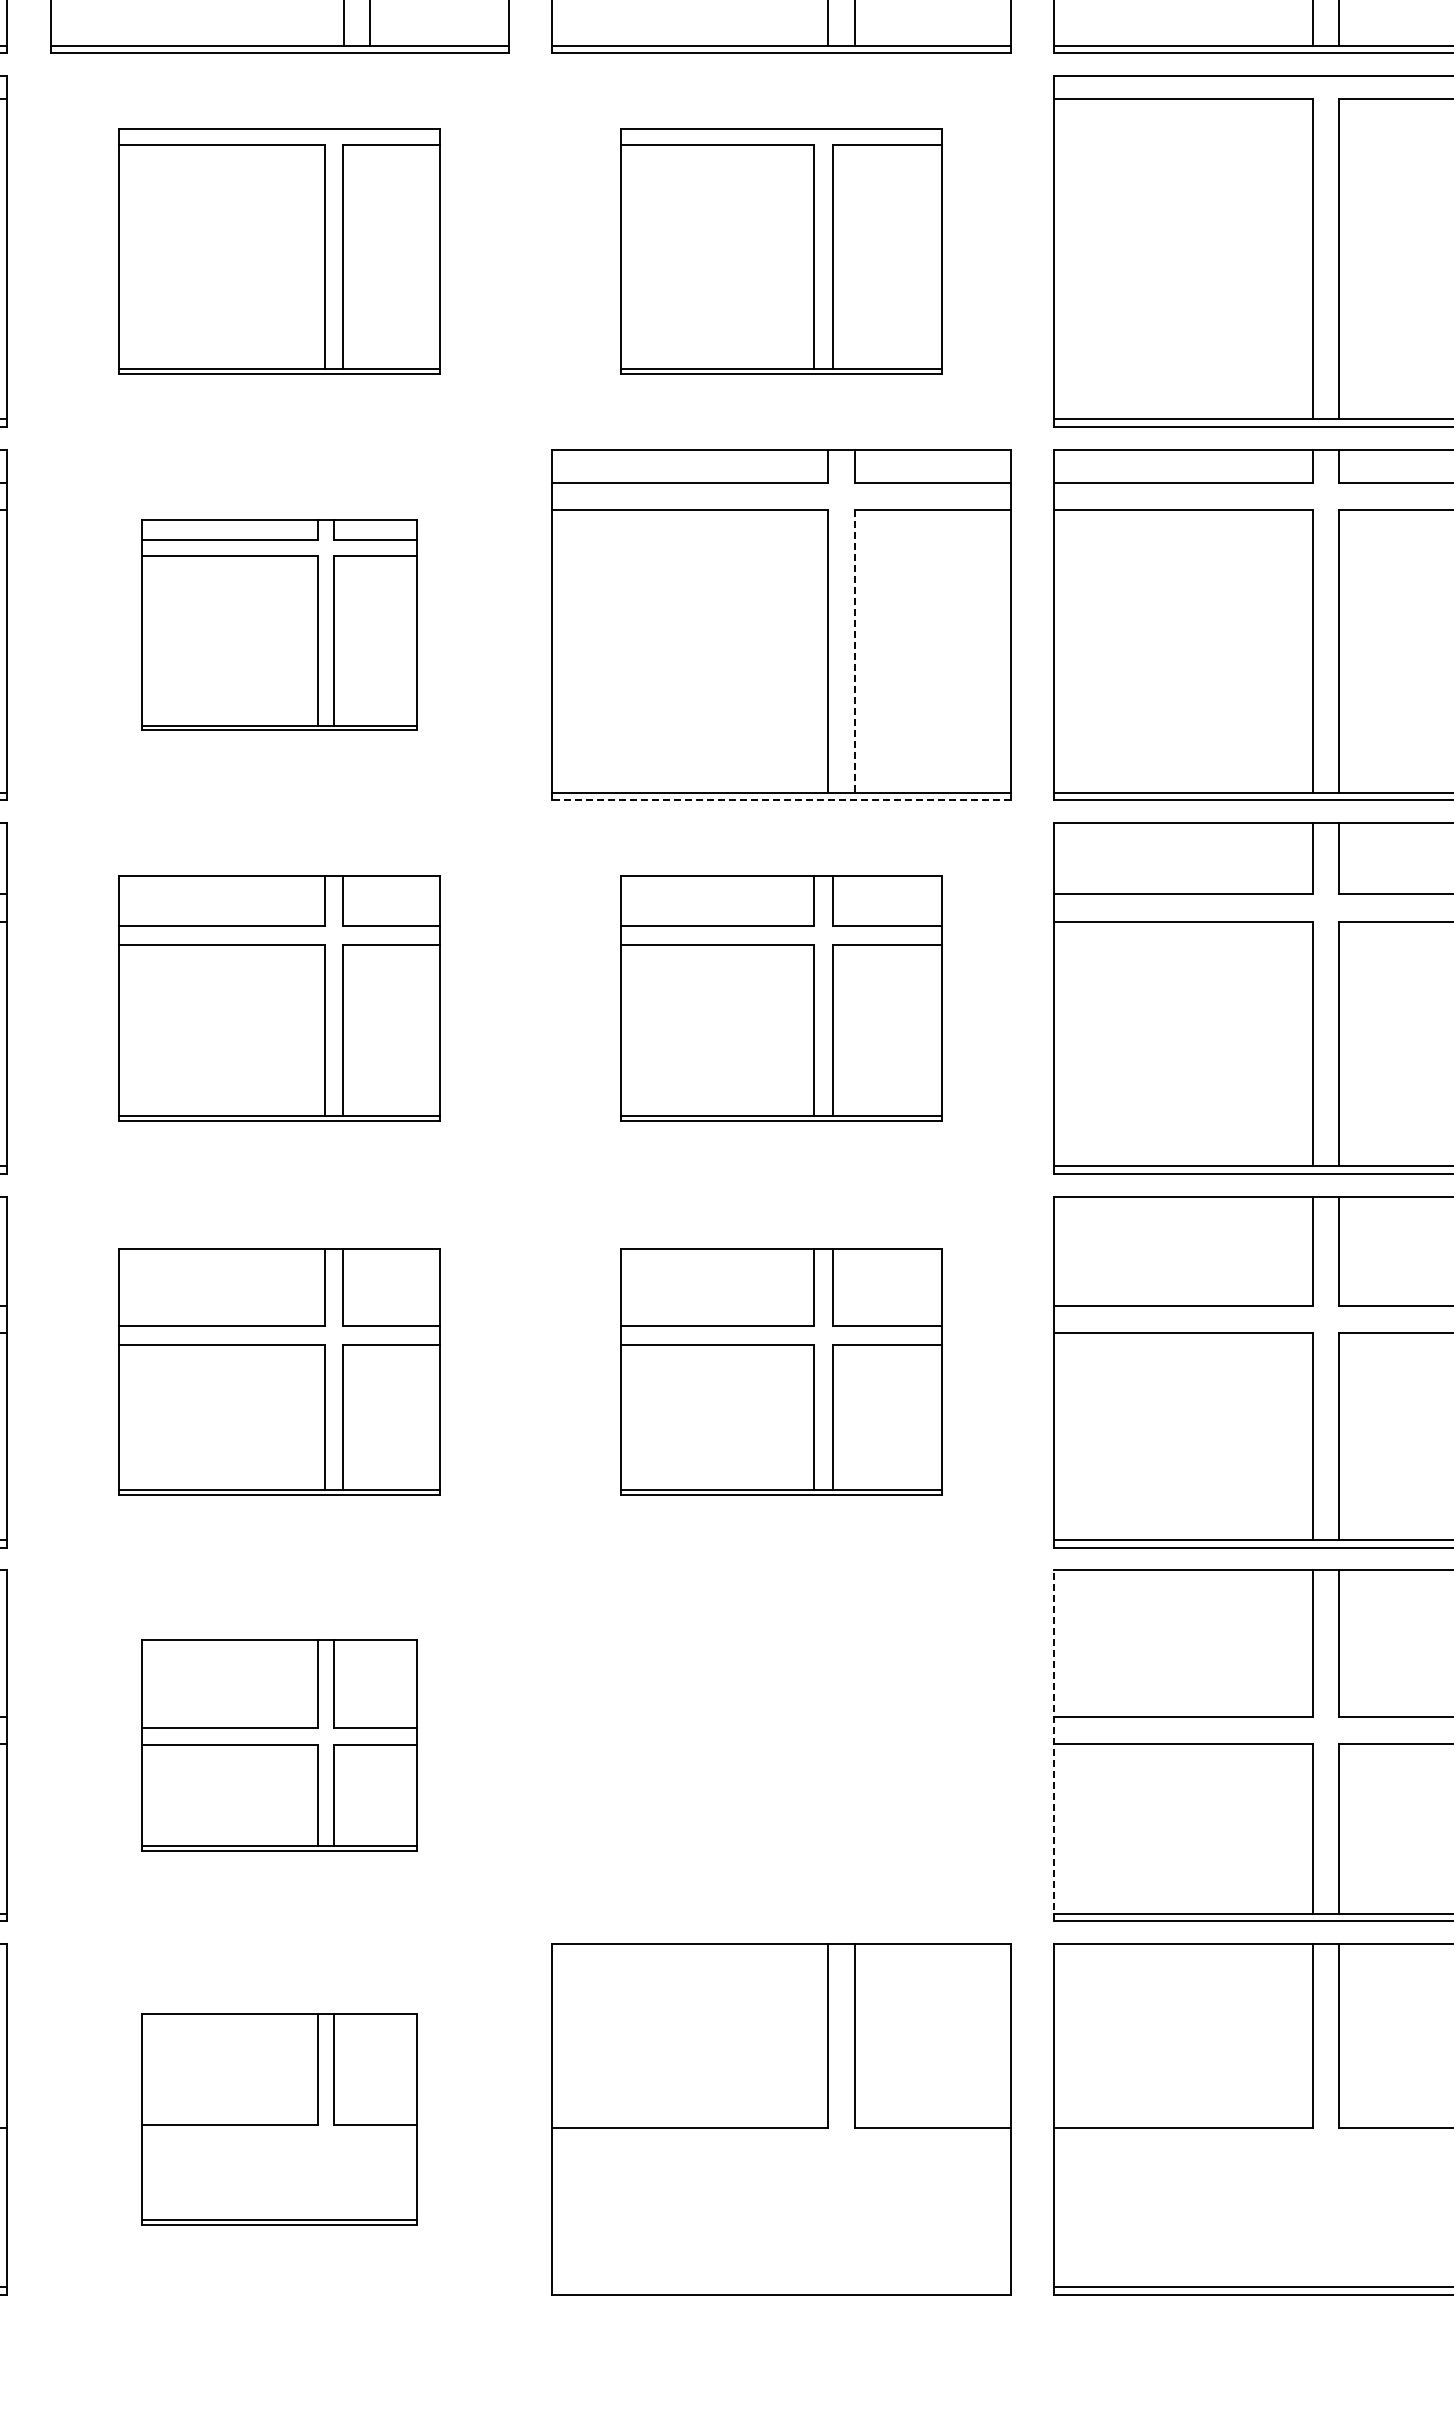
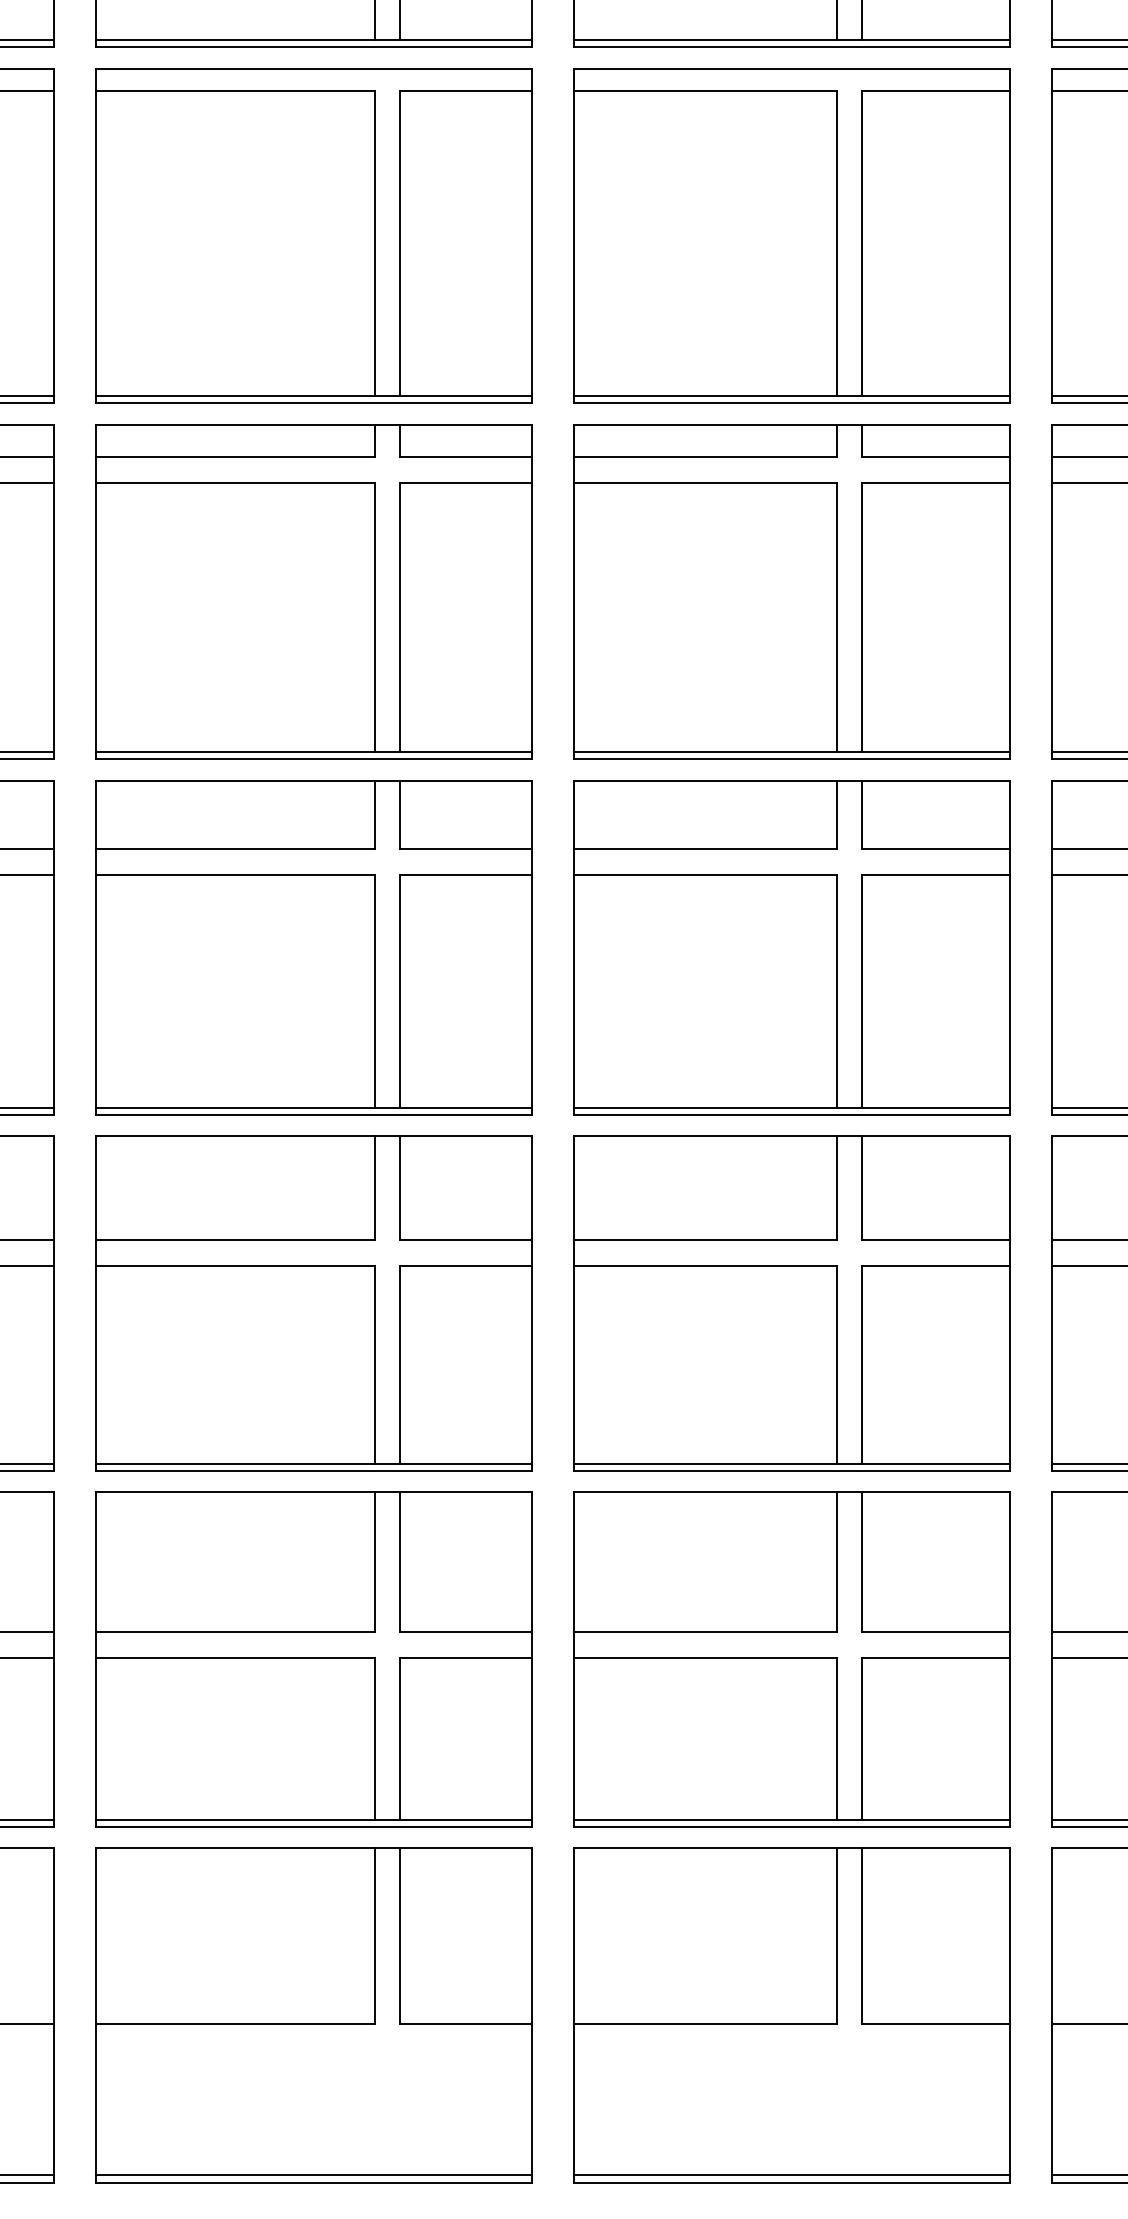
part: (279, 251) -> (313, 236), size x1.43
part: (781, 251) -> (792, 236), size x1.43
part: (279, 624) -> (313, 591), size x1.67
line: (854, 652) -> (861, 618), dashed -> solid
line: (780, 800) -> (791, 759), dashed -> solid
part: (279, 998) -> (313, 947), size x1.43
part: (781, 998) -> (792, 947), size x1.43
part: (279, 1372) -> (313, 1304), size x1.43
part: (781, 1372) -> (792, 1304), size x1.43
part: (279, 1745) -> (313, 1659), size x1.67
part: (781, 1745) -> (792, 1659), added
line: (1054, 1745) -> (1052, 1659), dashed -> solid
part: (279, 2119) -> (313, 2015), size x1.67
line: (781, 2287) -> (792, 2175), added

